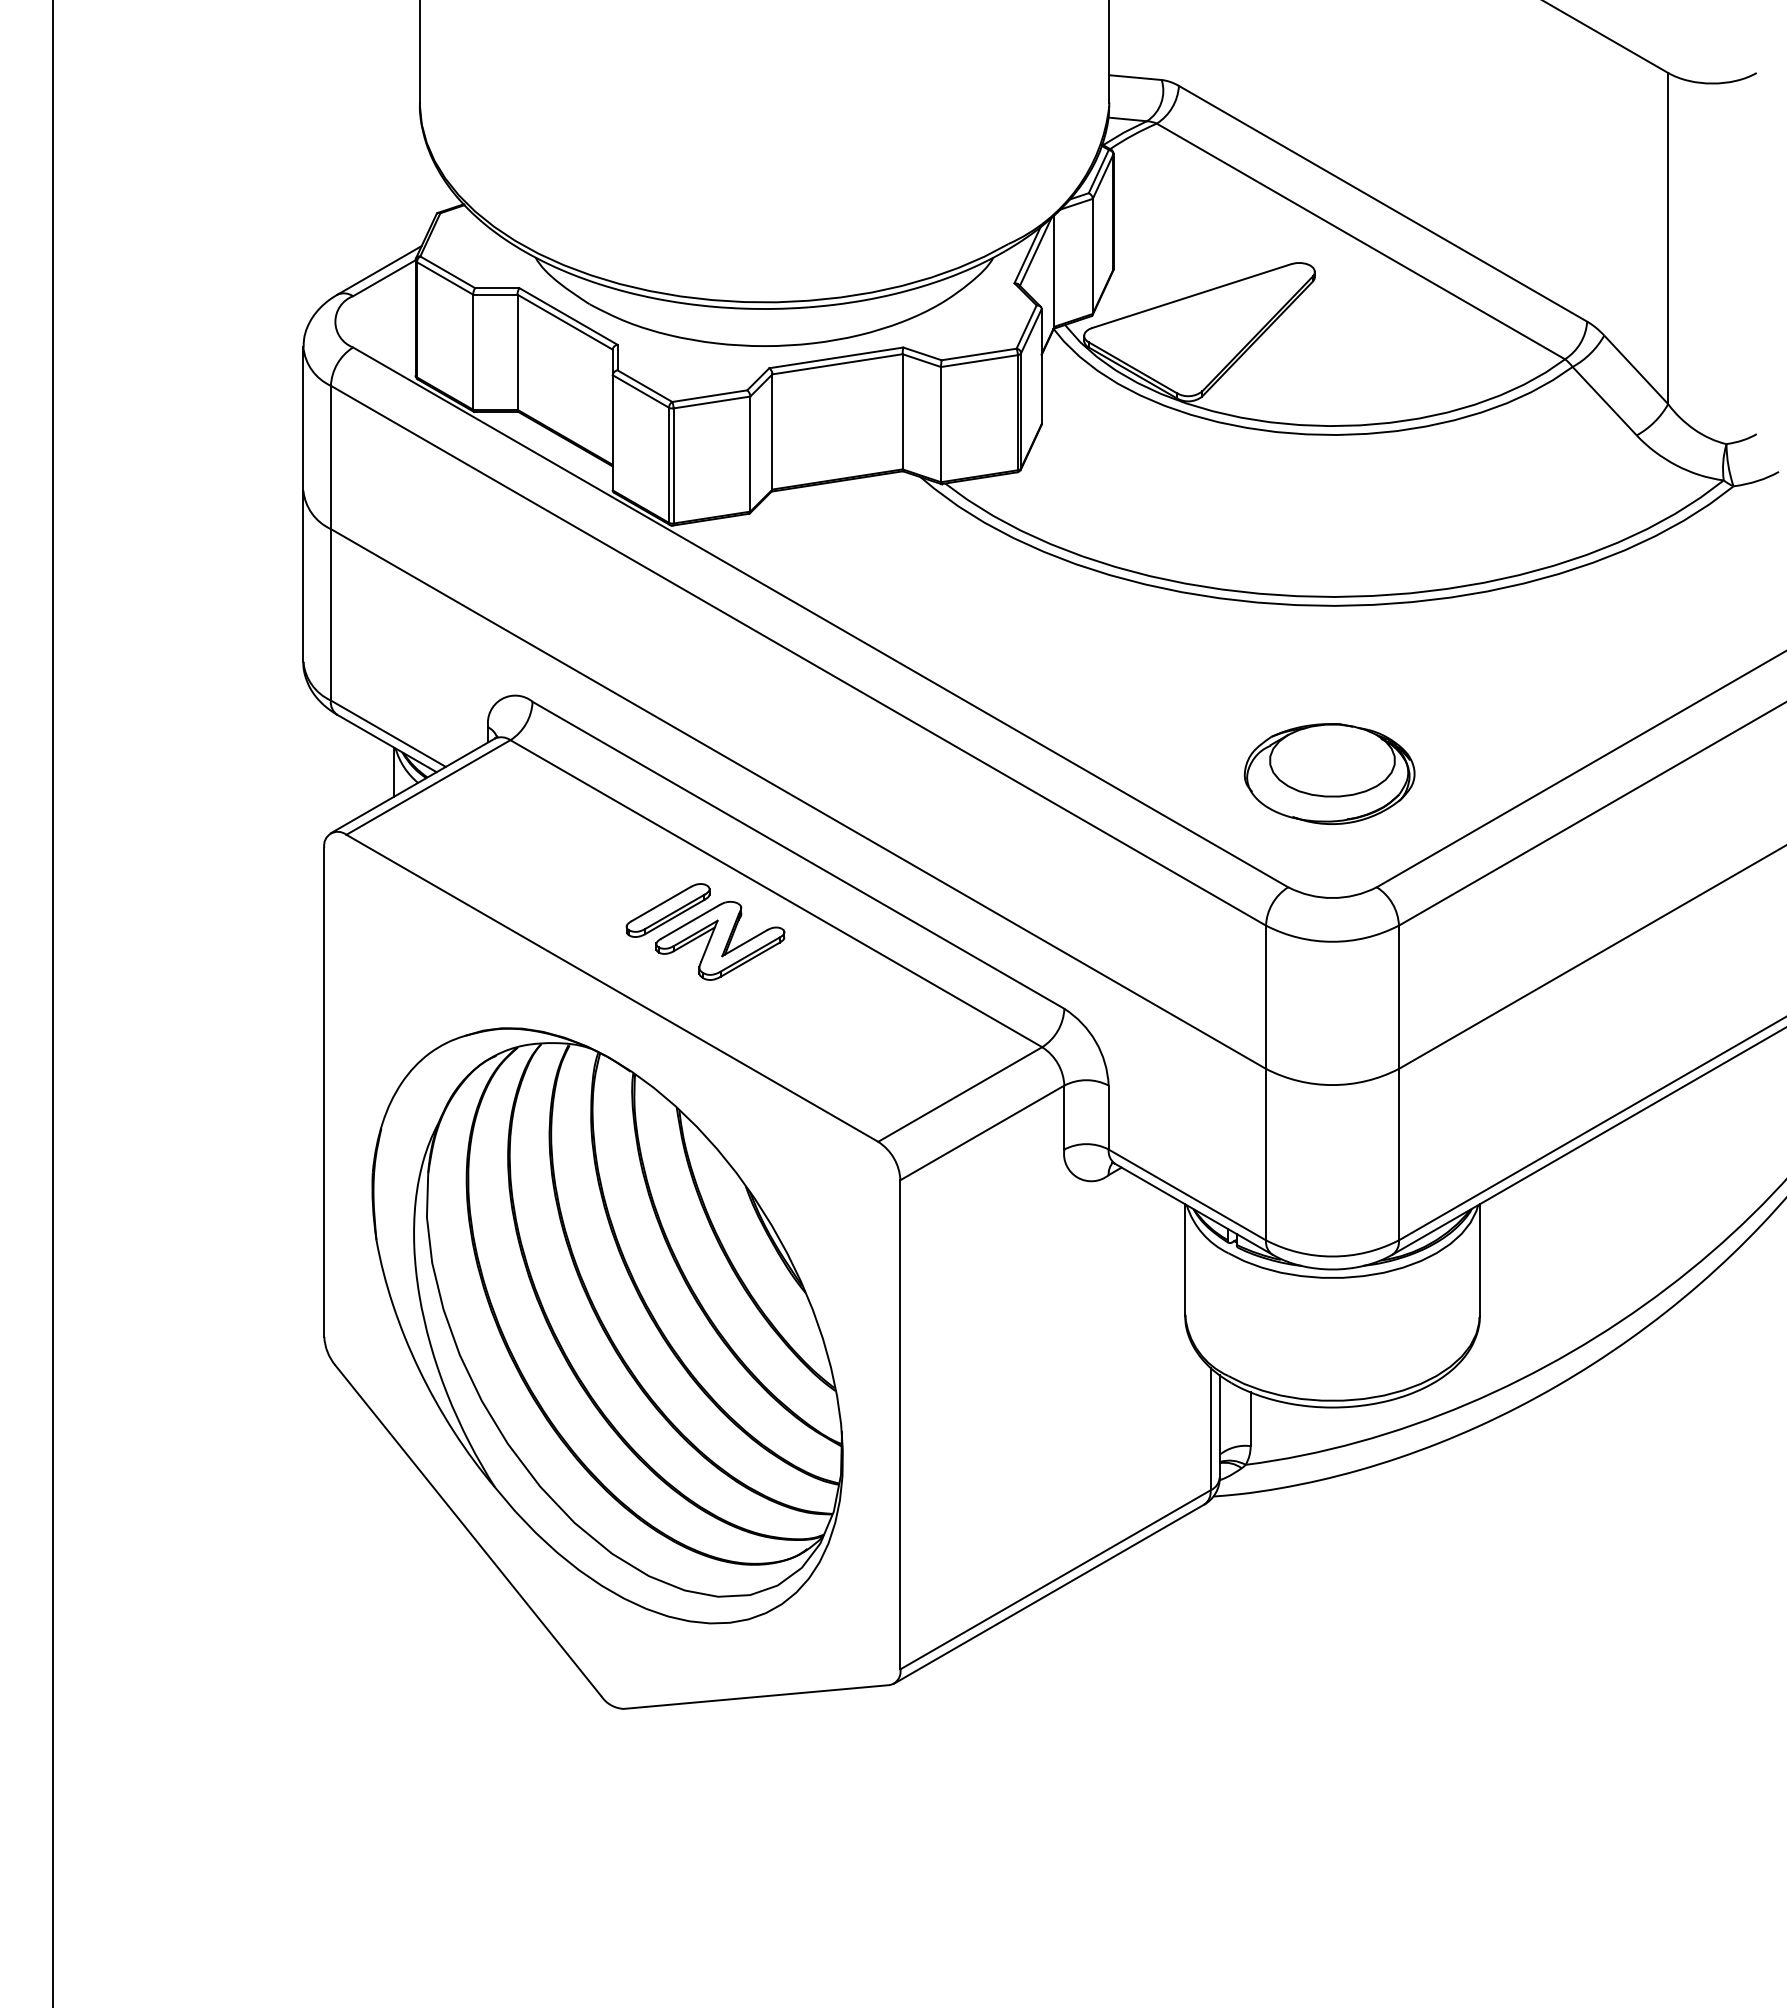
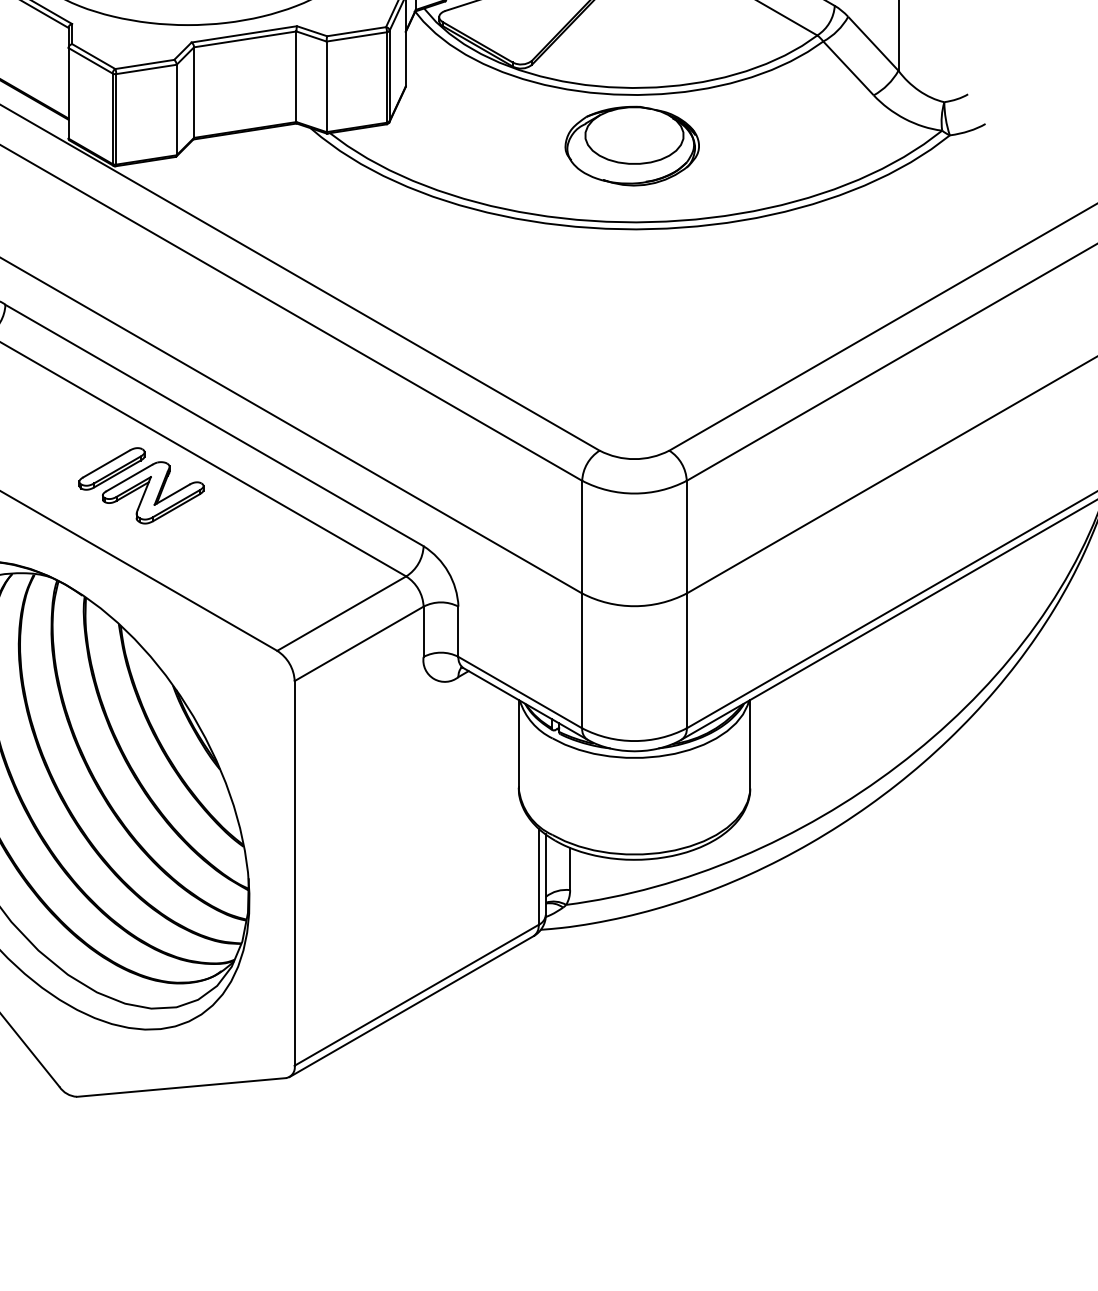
part: (1329, 773) -> (632, 145), moved

